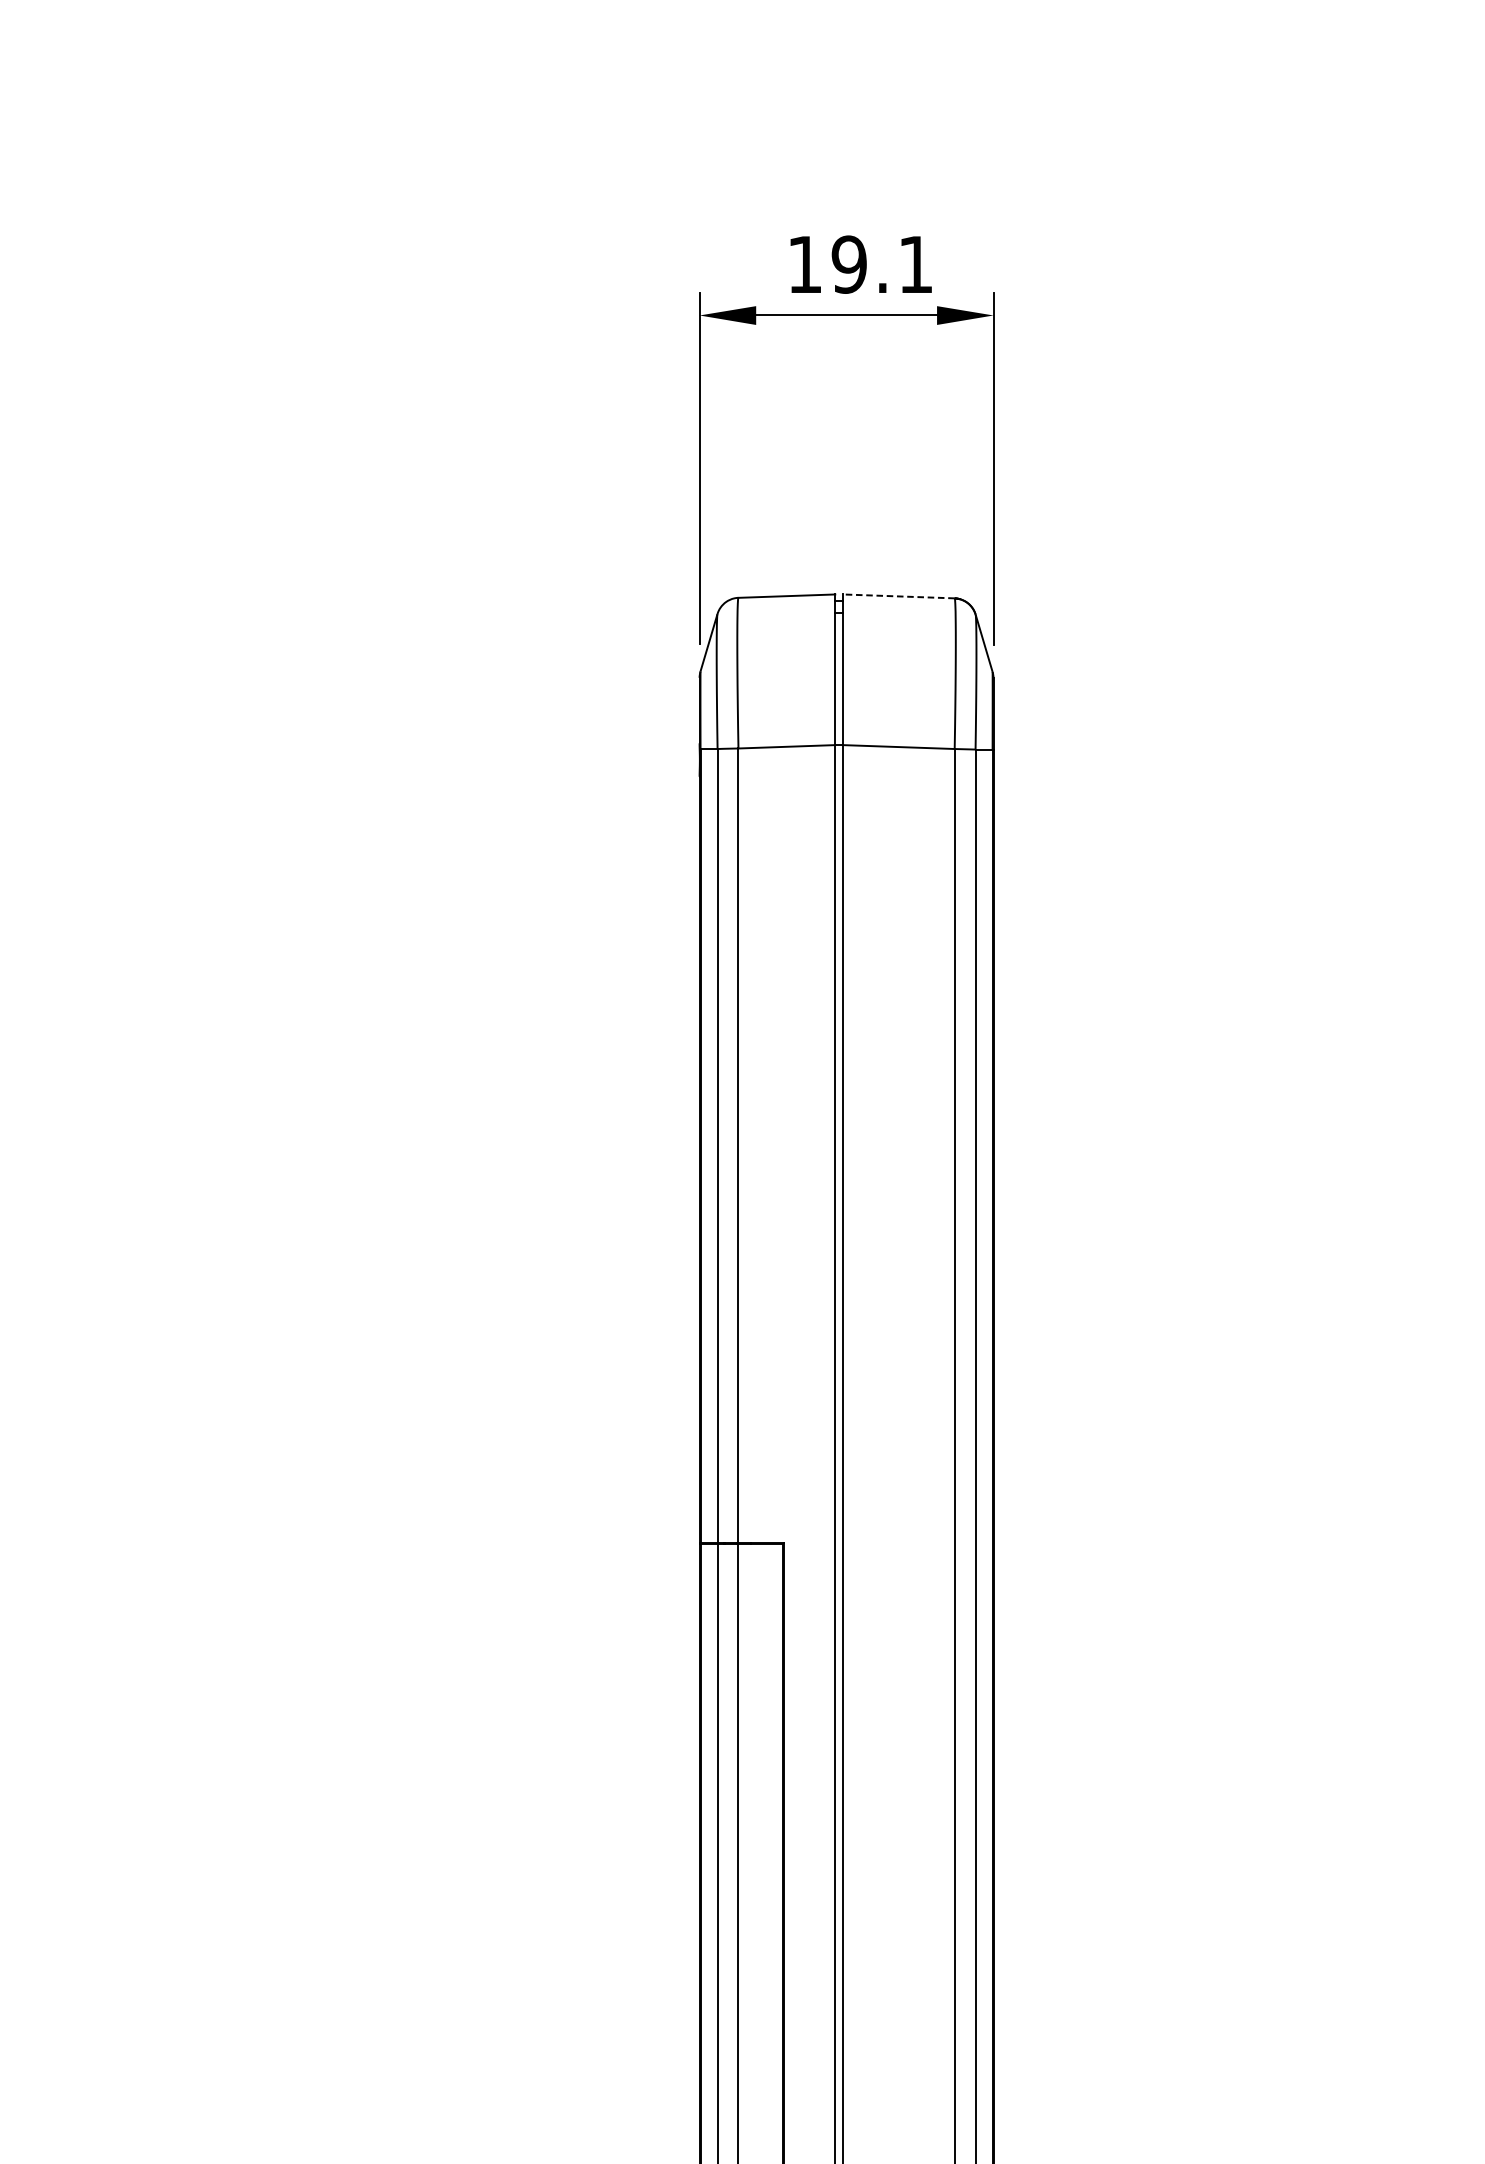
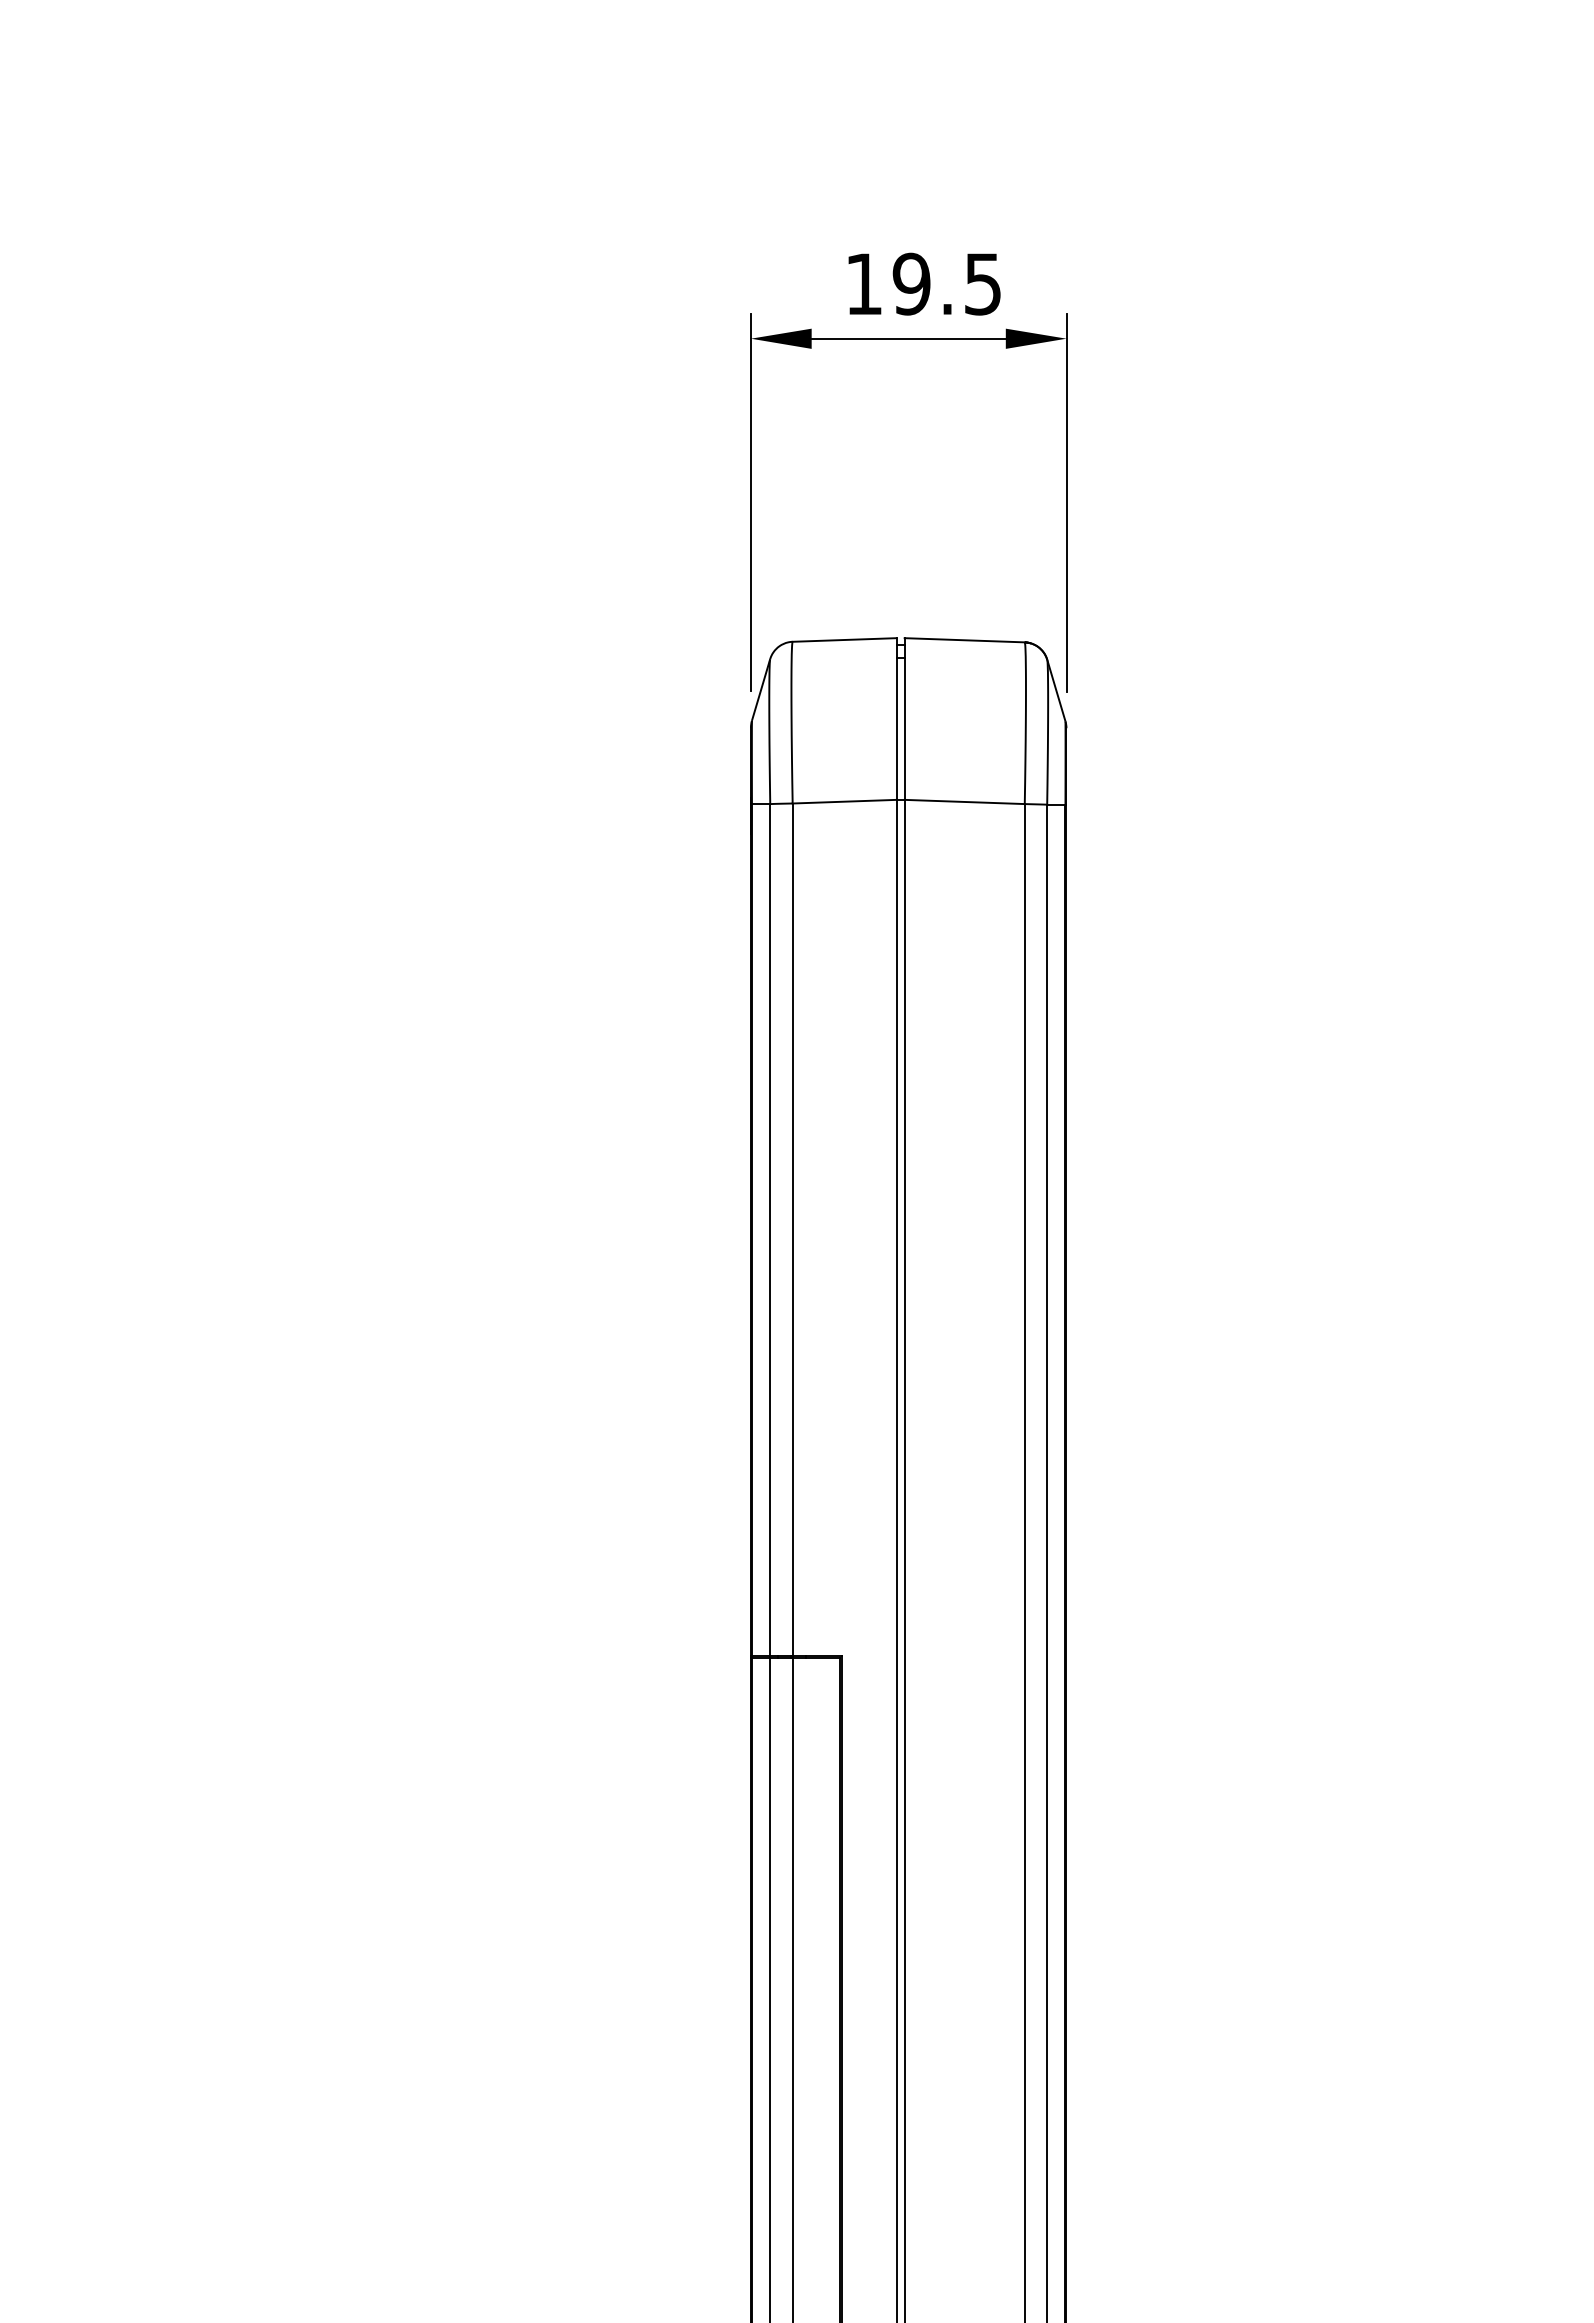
text: (915, 264) -> (982, 284), 19.1 -> 19.5
line: (898, 596) -> (964, 640), dashed -> solid

